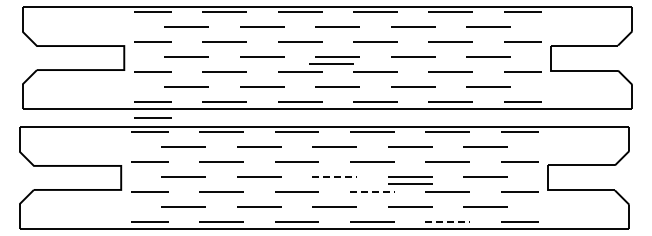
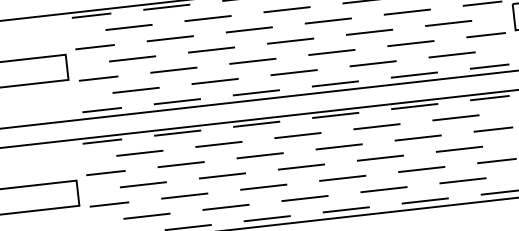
line: (331, 63) -> (284, 48), removed
line: (152, 117) -> (103, 126), removed
line: (335, 176) -> (302, 166), dashed -> solid
line: (410, 183) -> (381, 165), removed
line: (372, 191) -> (342, 177), dashed -> solid
line: (448, 221) -> (425, 200), dashed -> solid

